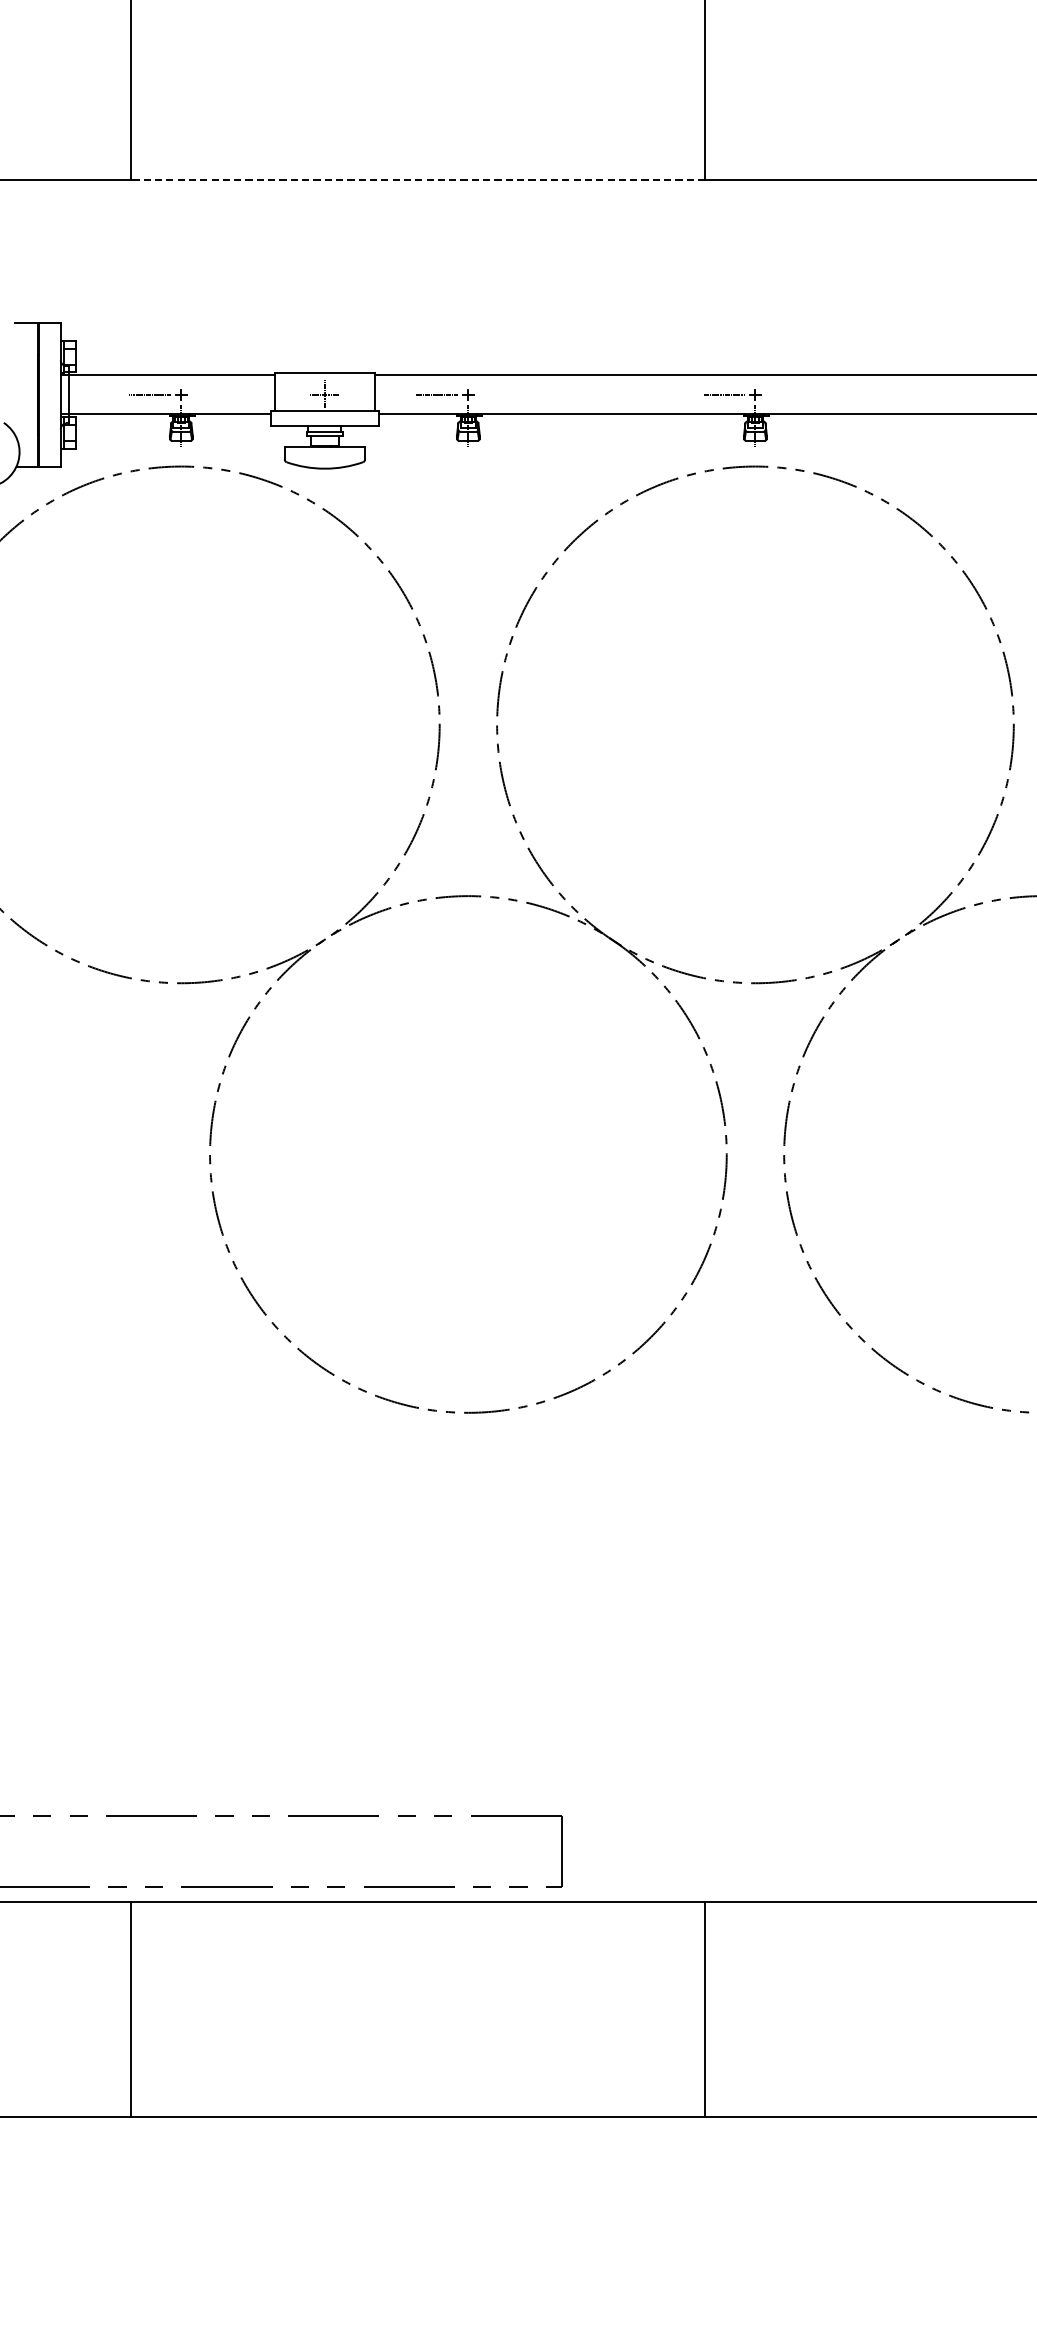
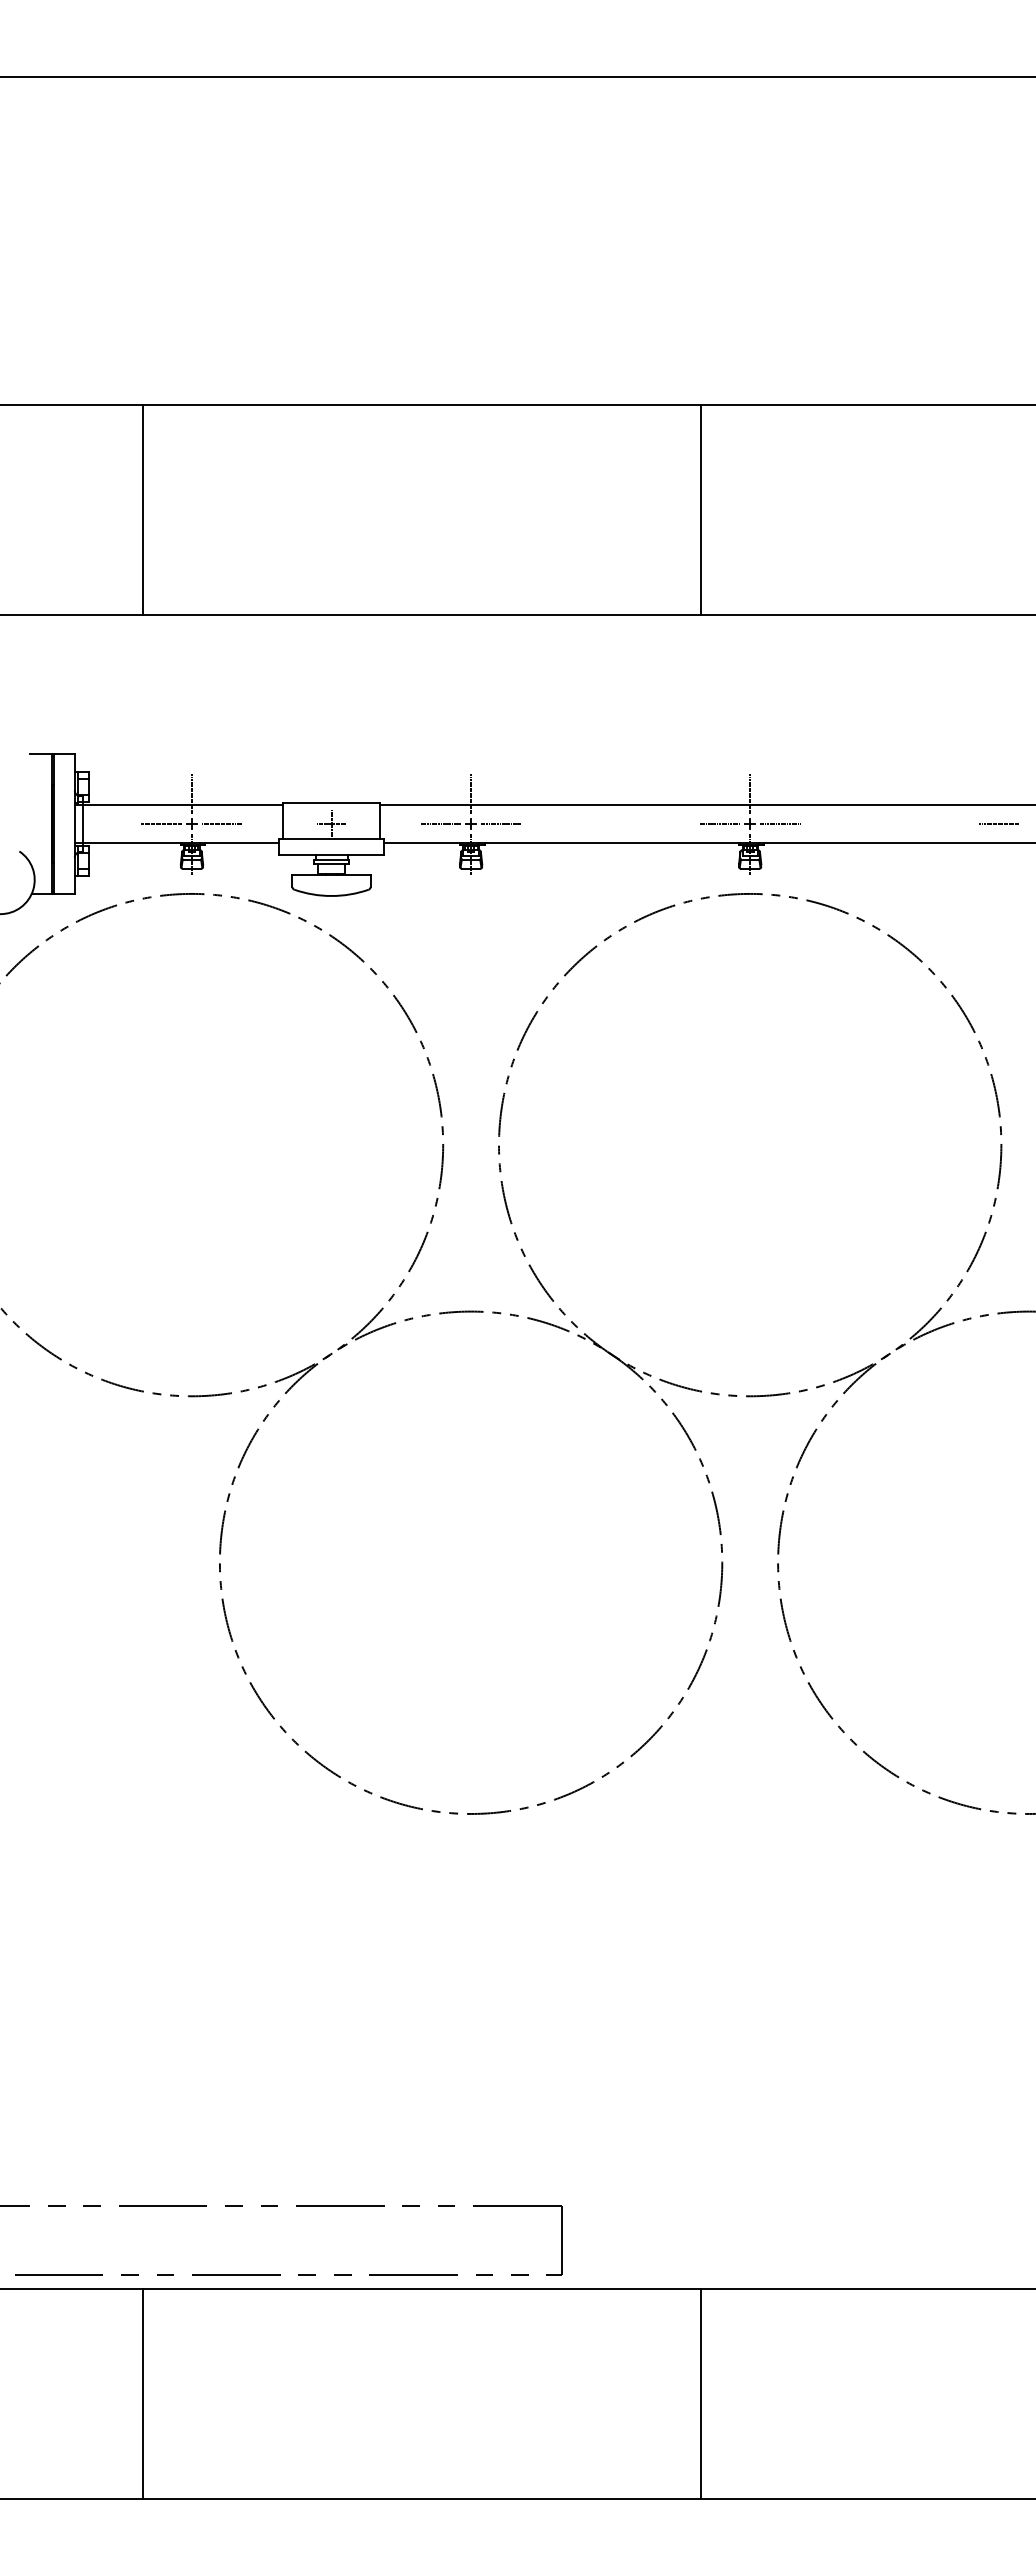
line: (417, 179) -> (421, 614), dashed -> solid
line: (181, 363) -> (192, 793), added
line: (468, 363) -> (471, 793), added
line: (755, 363) -> (750, 793), added
line: (212, 395) -> (222, 824), added
line: (499, 395) -> (501, 824), added
line: (786, 395) -> (780, 824), added
line: (1010, 395) -> (998, 824), added

